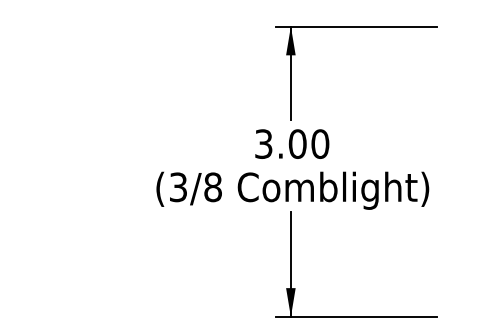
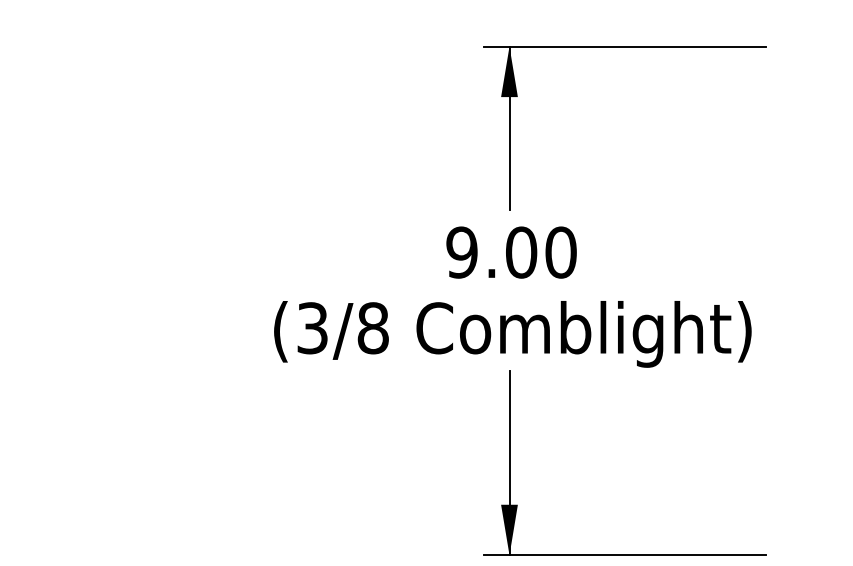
text: (263, 143) -> (461, 251), 3.00 -> 9.00

